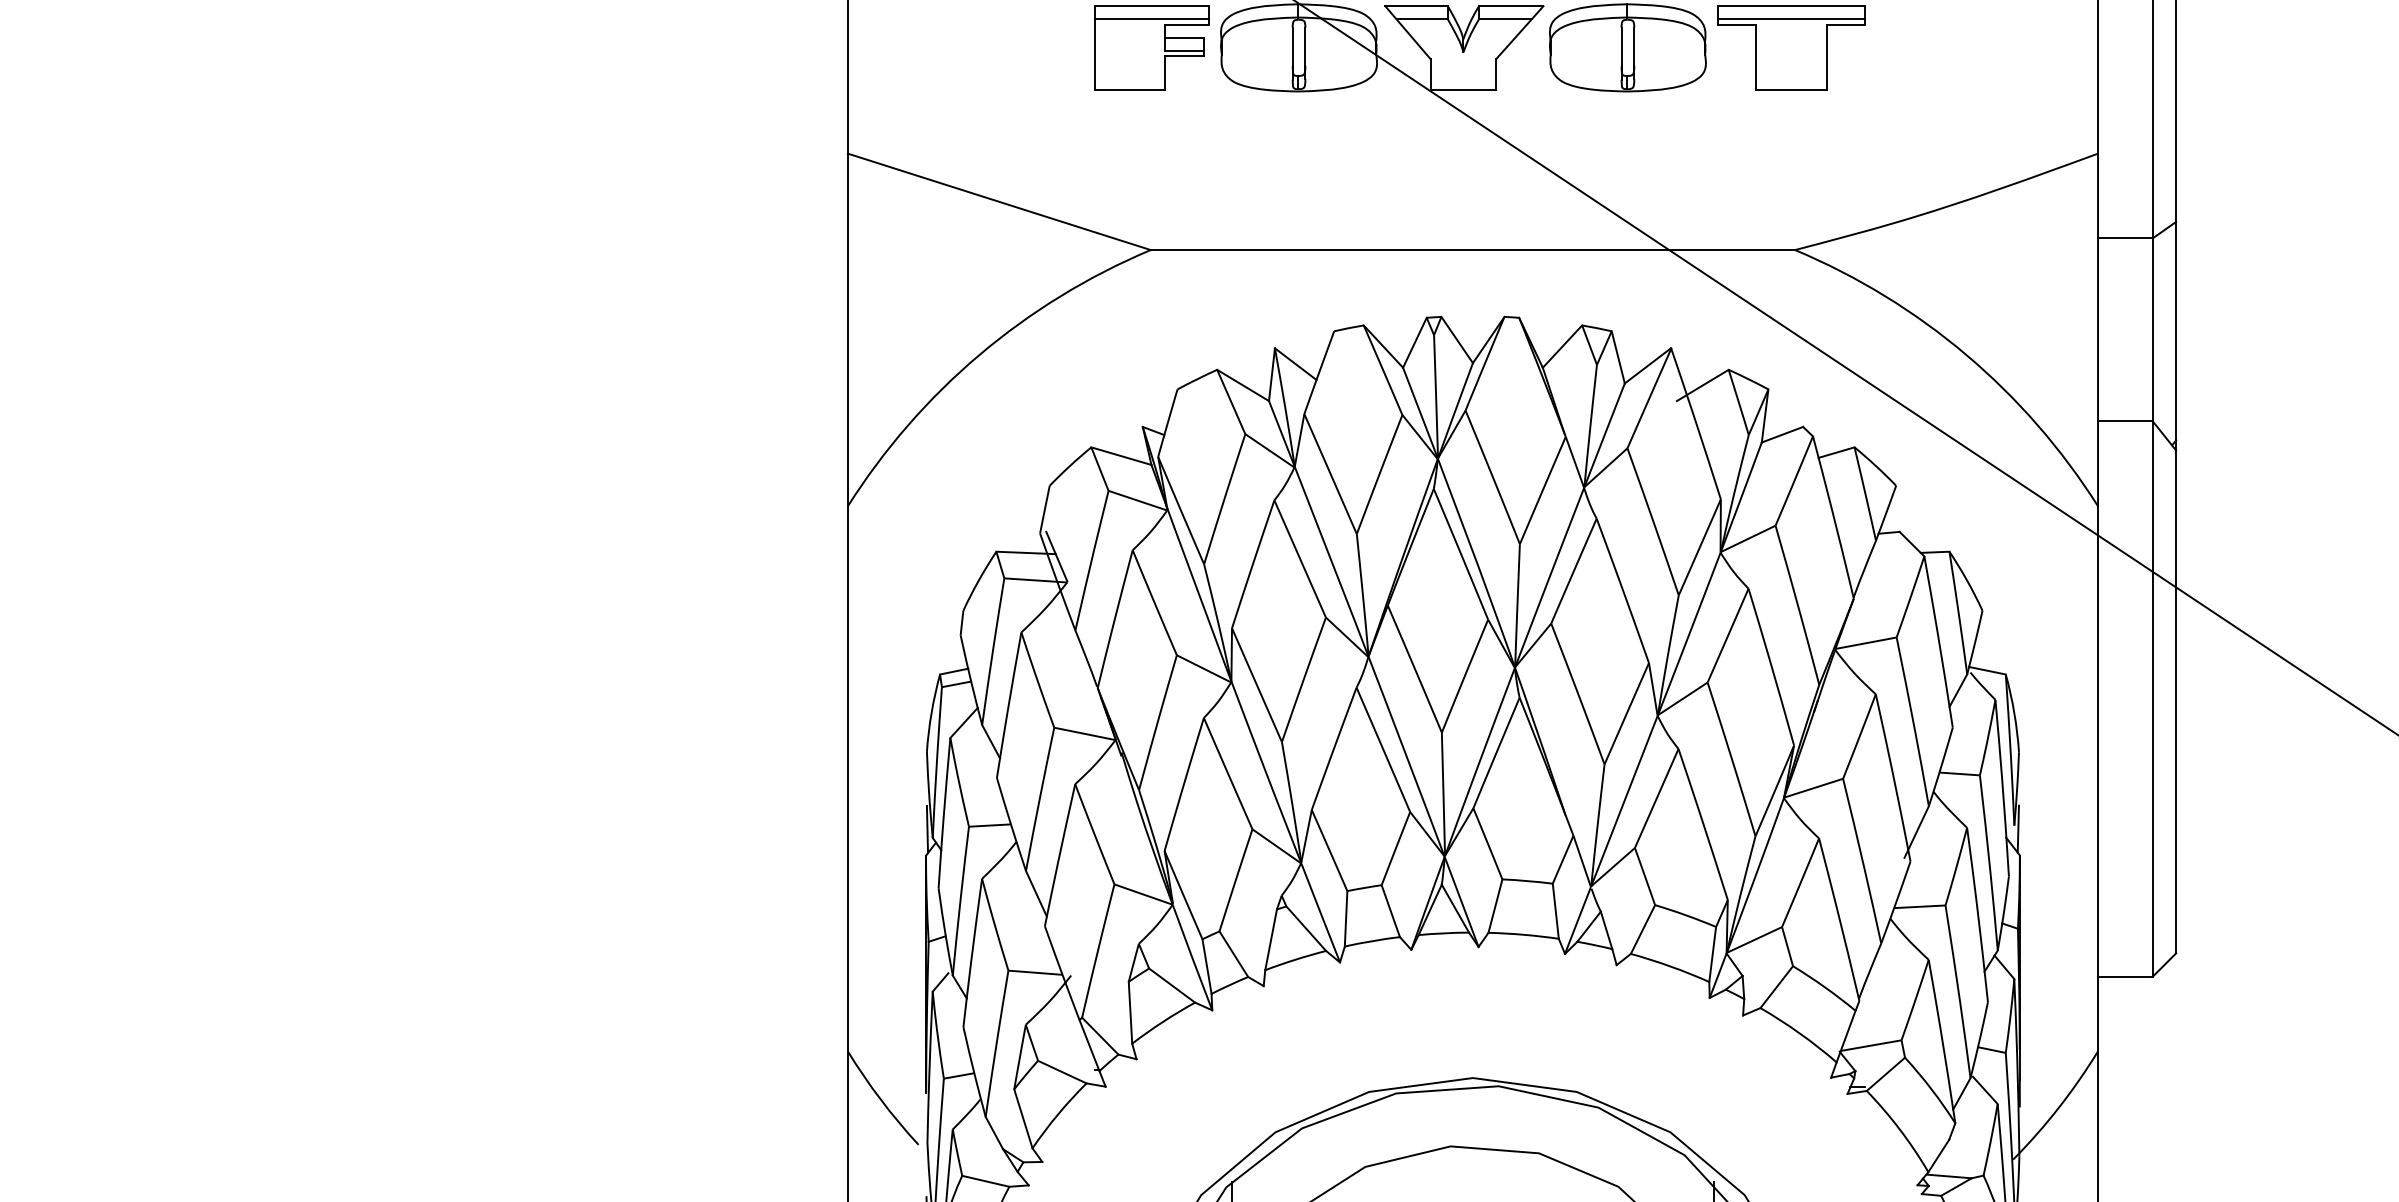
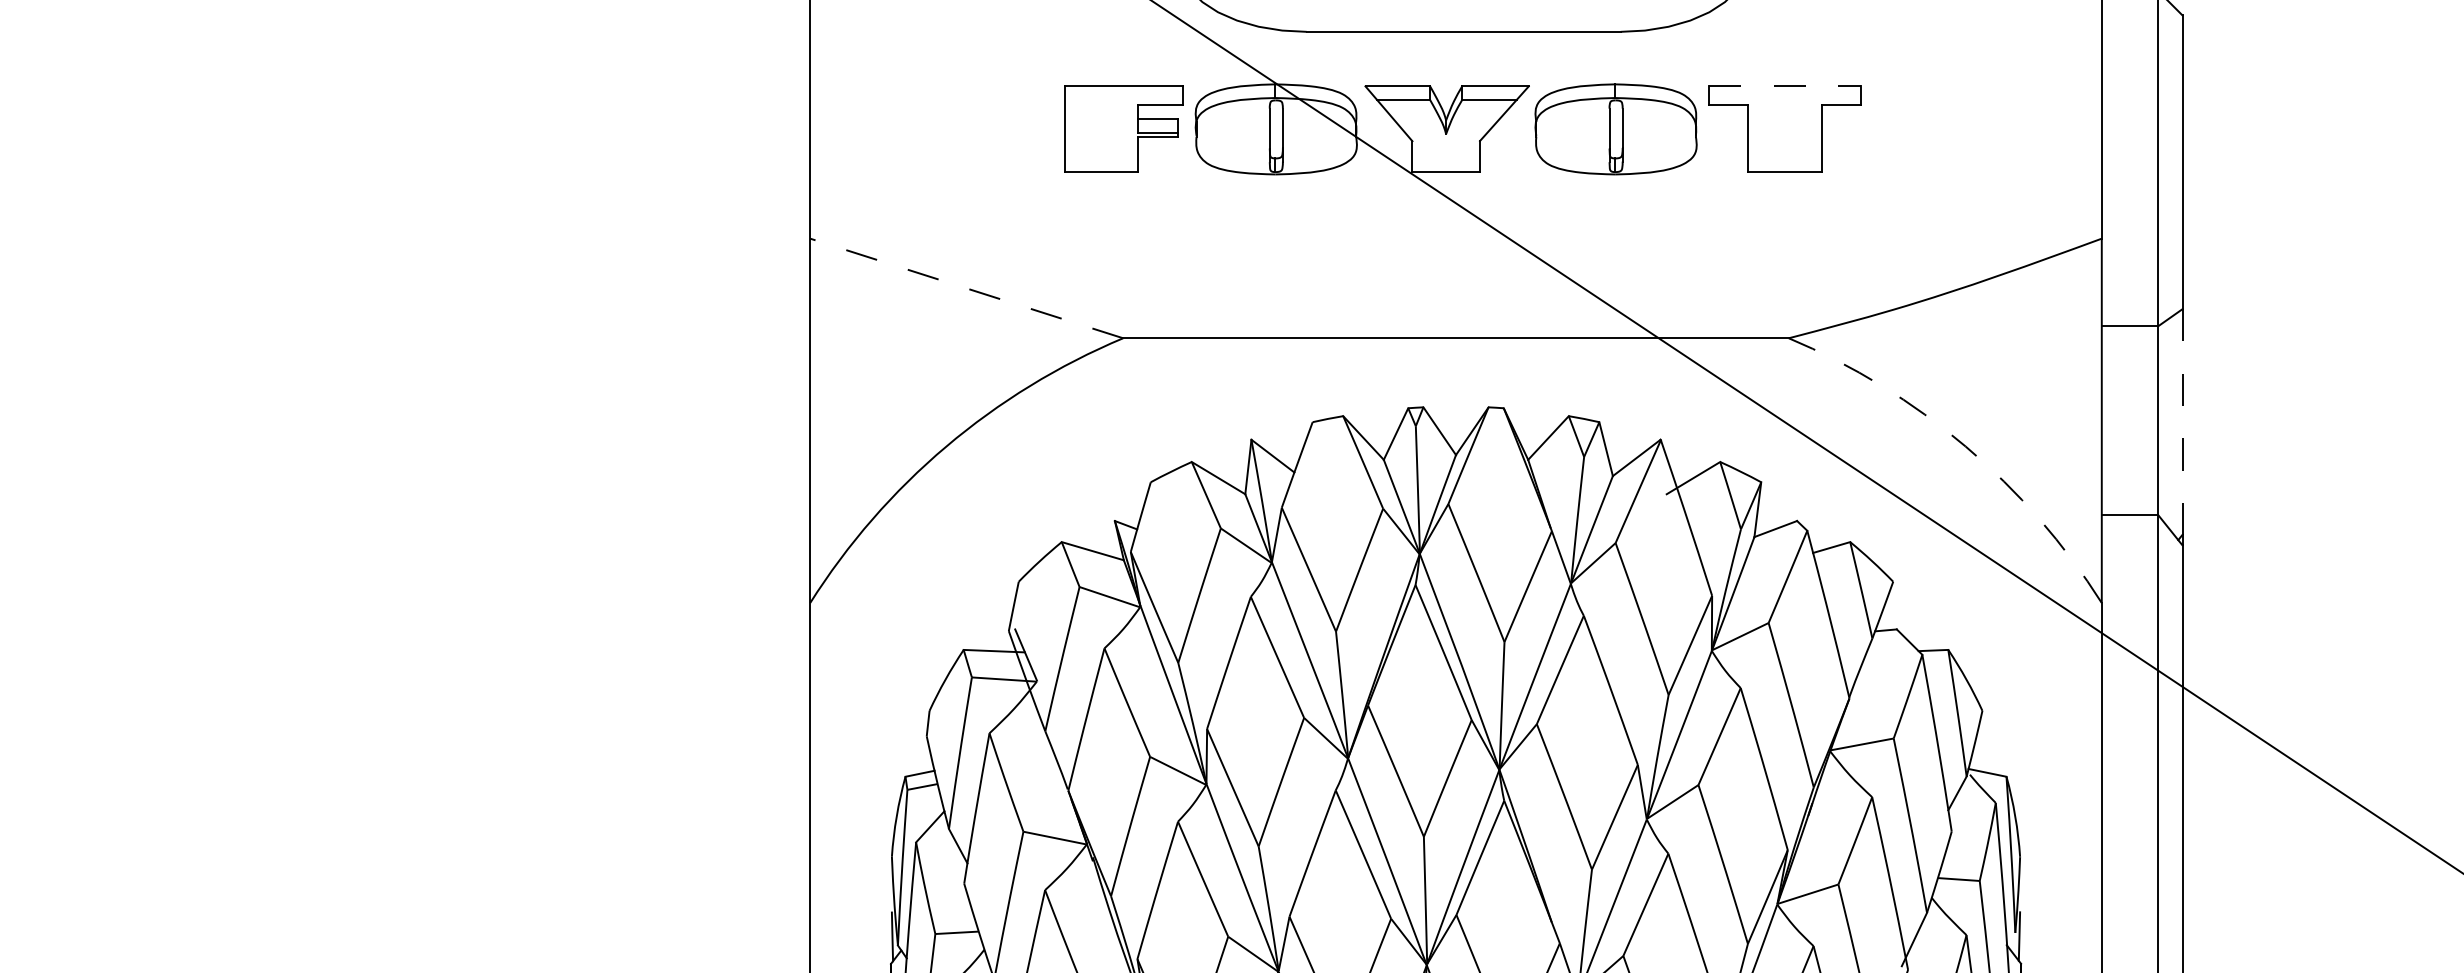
line: (1791, 6) -> (1785, 86), solid -> dashed
line: (1151, 19) -> (1123, 100), removed
line: (1791, 19) -> (1785, 100), removed
line: (999, 201) -> (966, 288), solid -> dashed
line: (2176, 331) -> (2182, 422), solid -> dashed
arc: (1966, 354) -> (1965, 446), solid -> dashed

